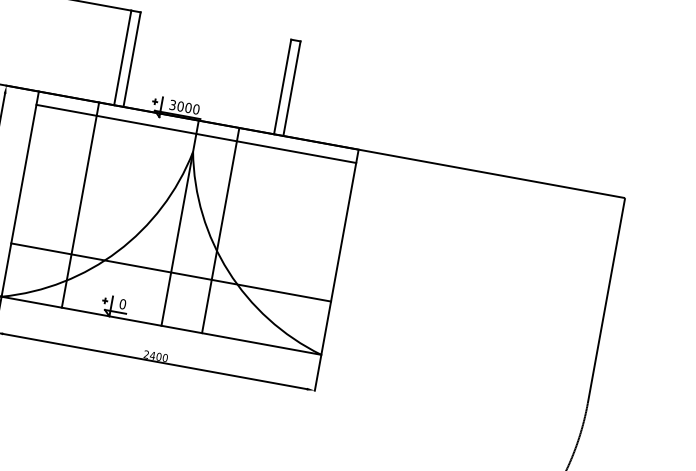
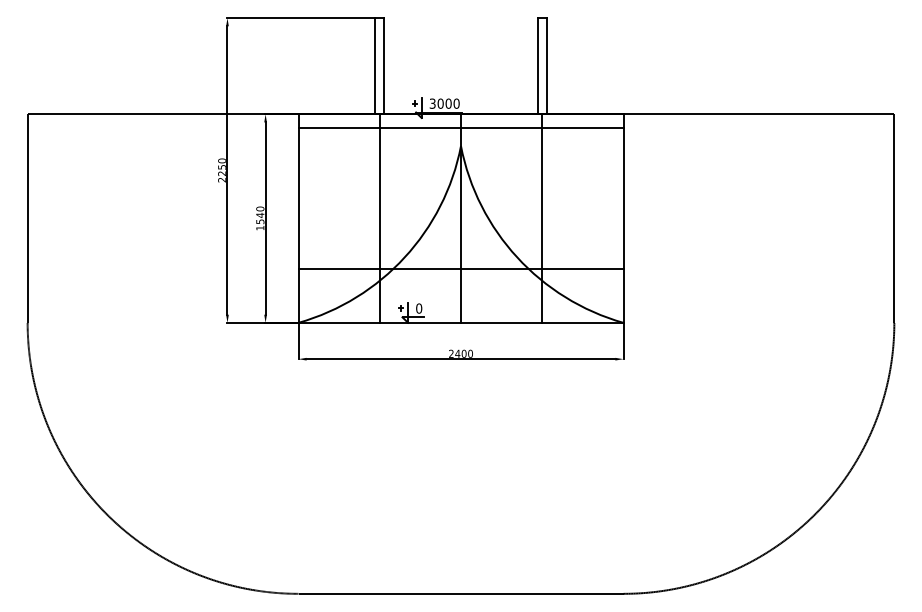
line: (80, 204) -> (379, 218), moved
line: (220, 230) -> (542, 218), moved

